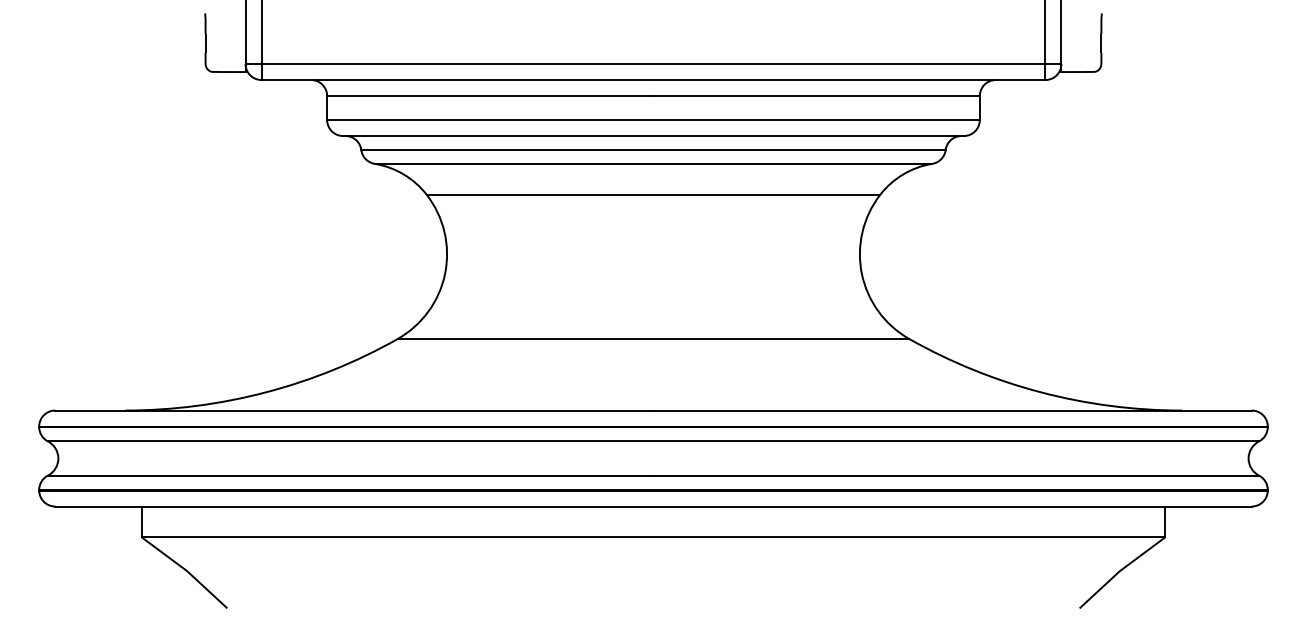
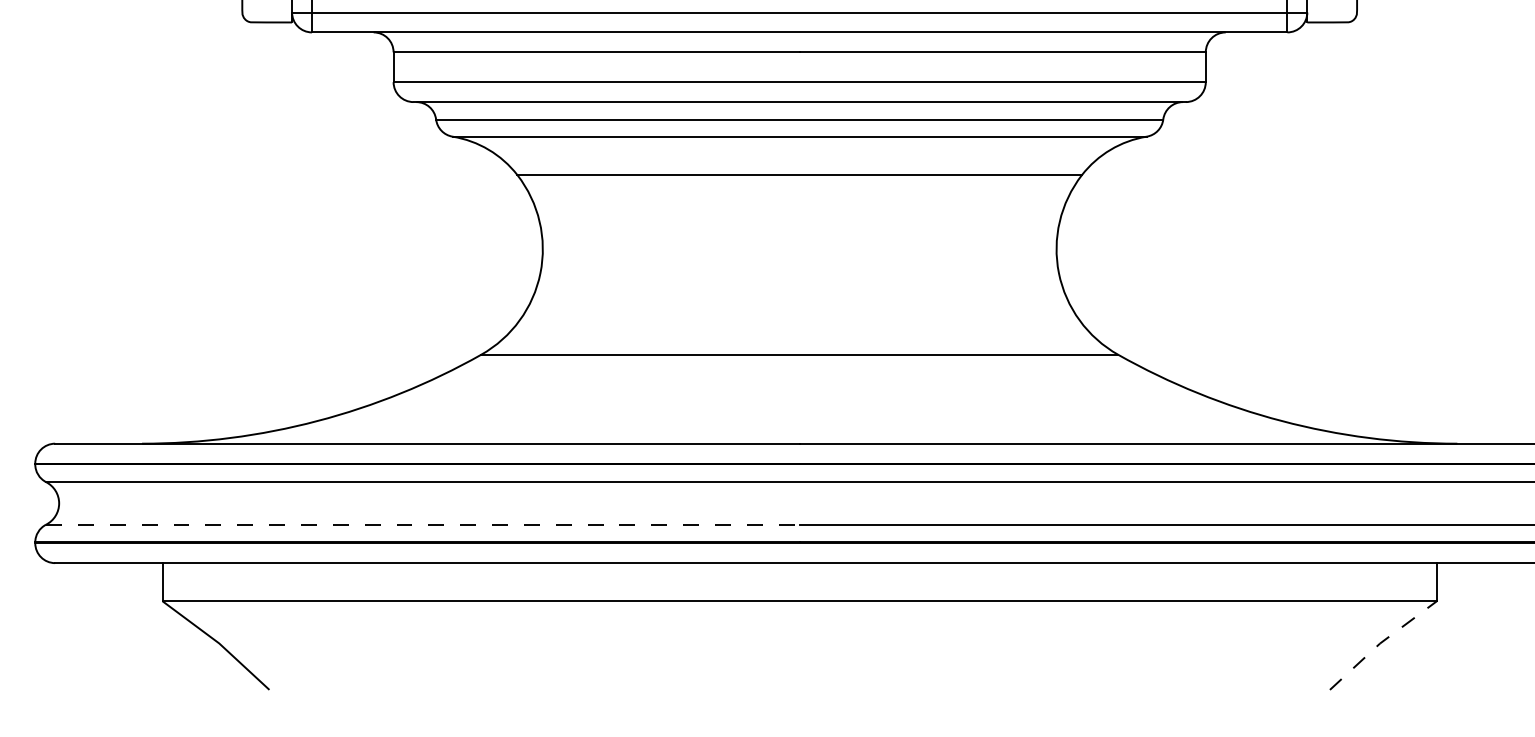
line: (350, 475) -> (422, 524), solid -> dashed
line: (1120, 570) -> (1380, 642), solid -> dashed

